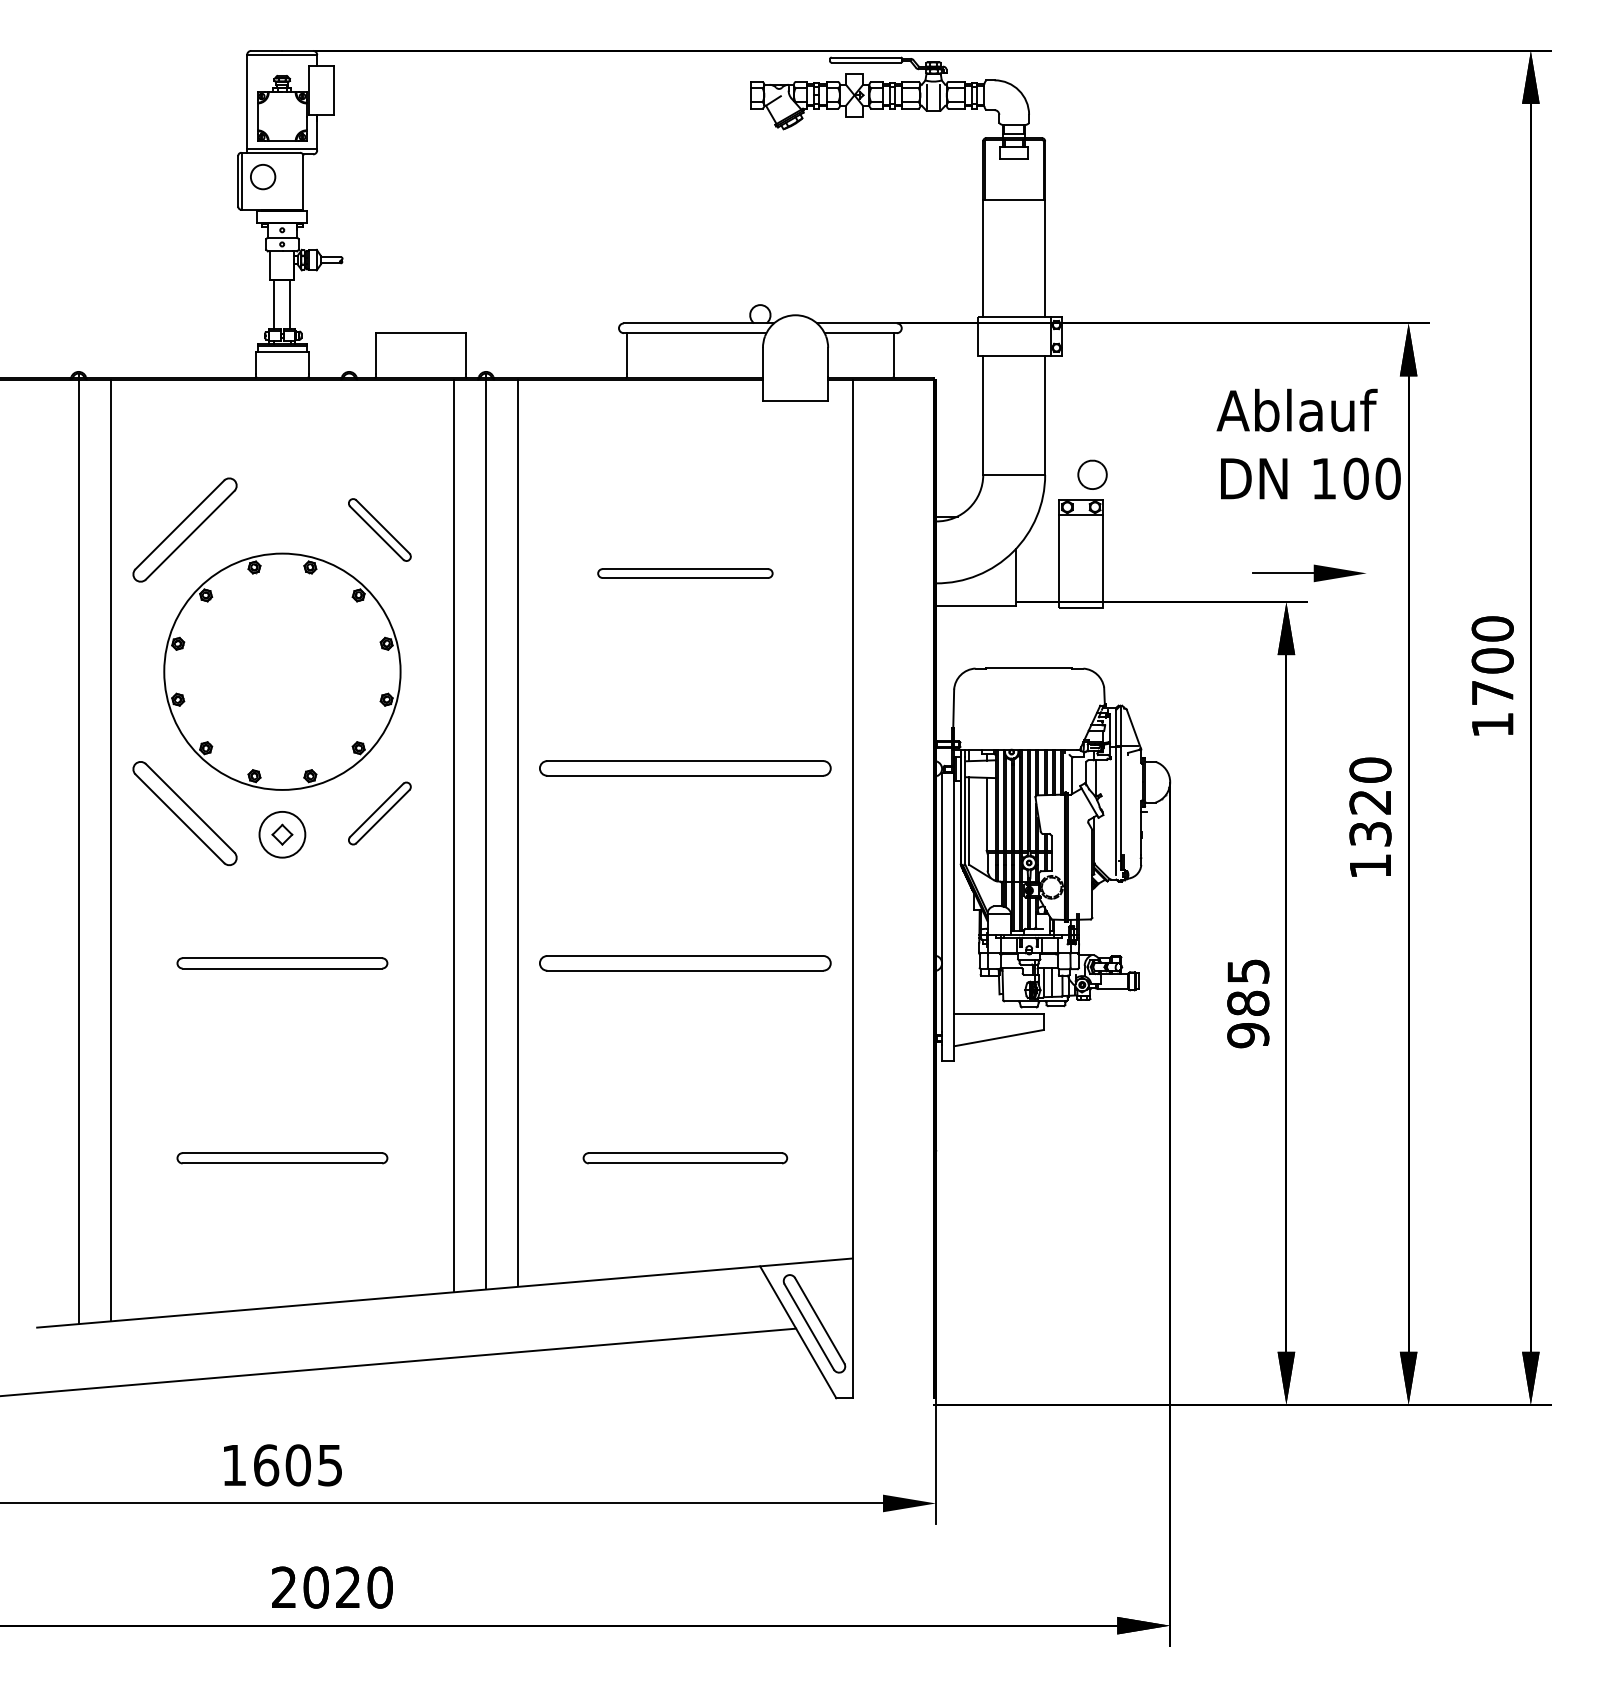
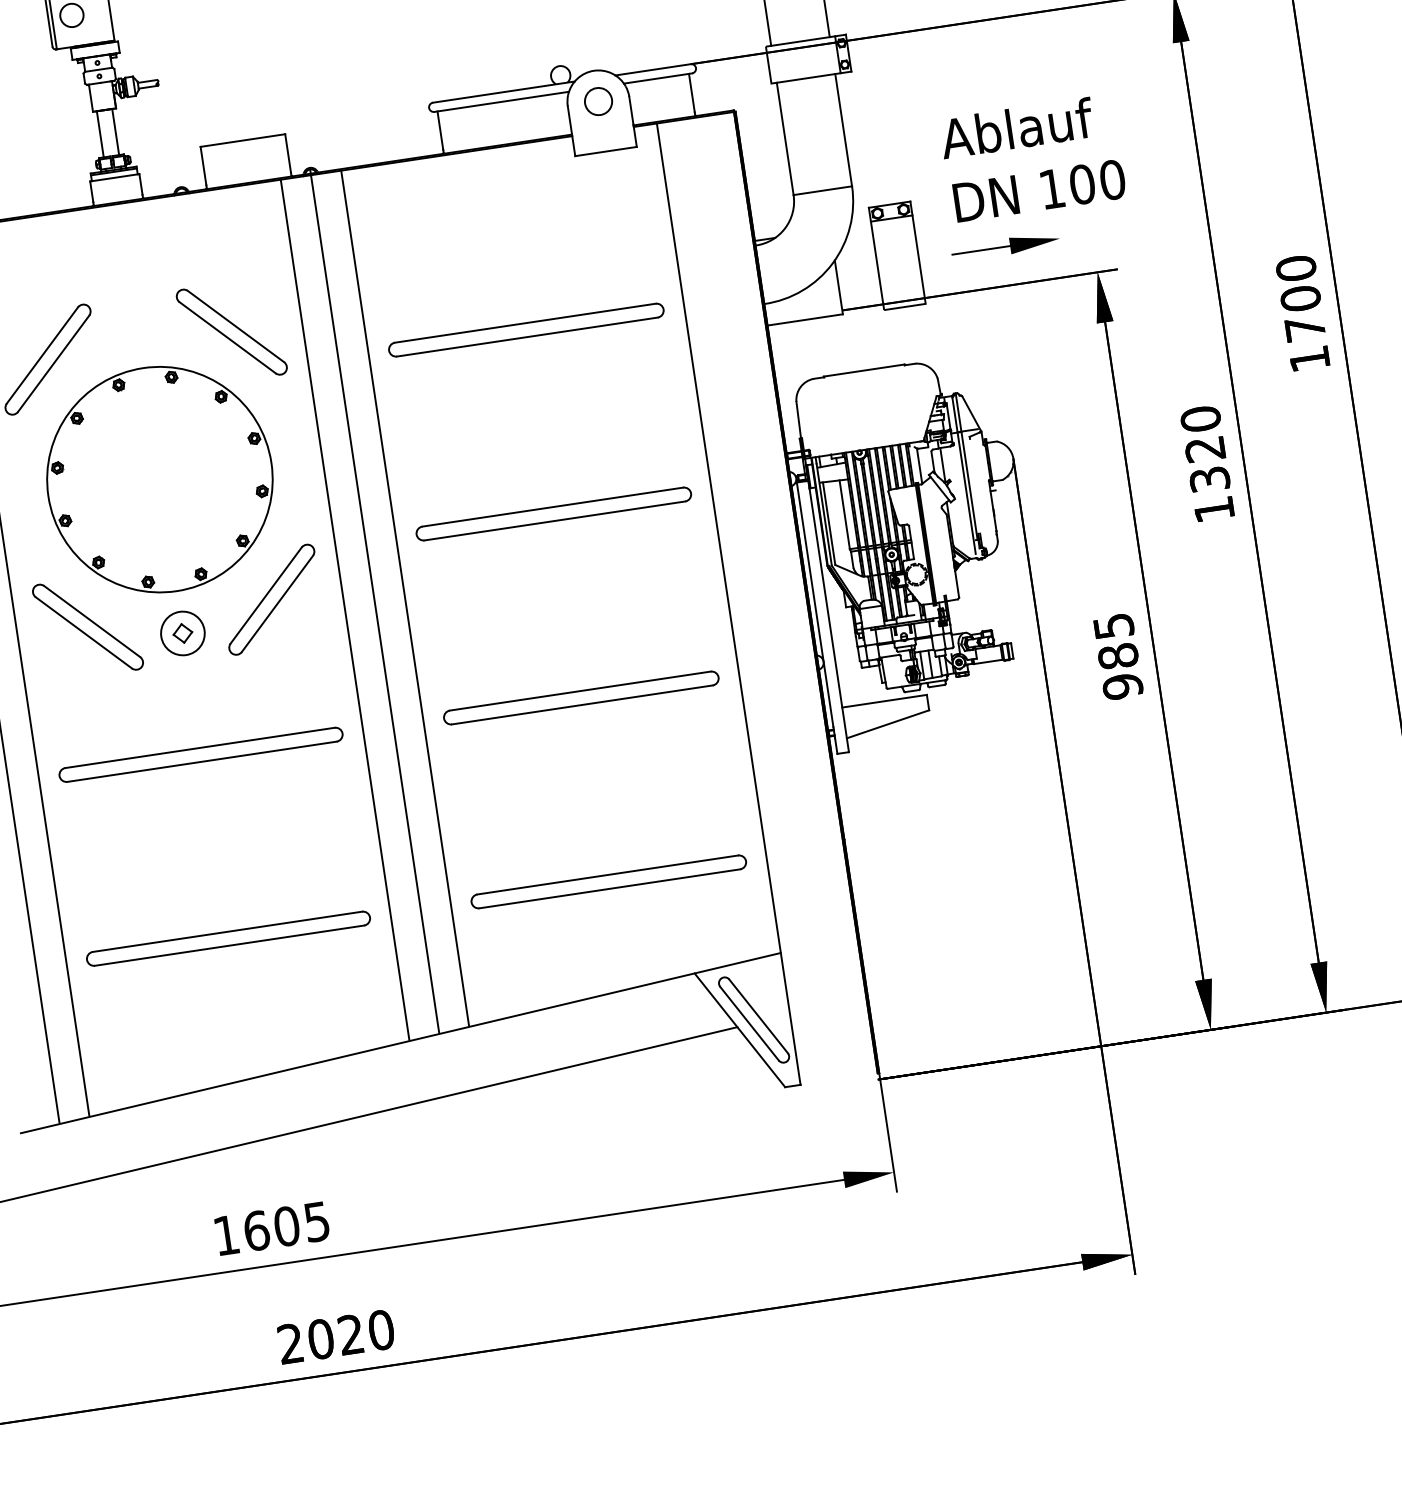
text: (1308, 443) -> (1032, 157), moved
part: (1092, 474) -> (598, 101), moved
part: (379, 529) -> (231, 331), size x1.67
part: (685, 573) -> (526, 330), size x1.67
part: (1308, 573) -> (1005, 246), moved
part: (379, 813) -> (271, 599), size x1.67
part: (282, 963) -> (201, 754), size x1.43
part: (282, 1158) -> (228, 939), size x1.43
part: (685, 1158) -> (609, 882), size x1.43

